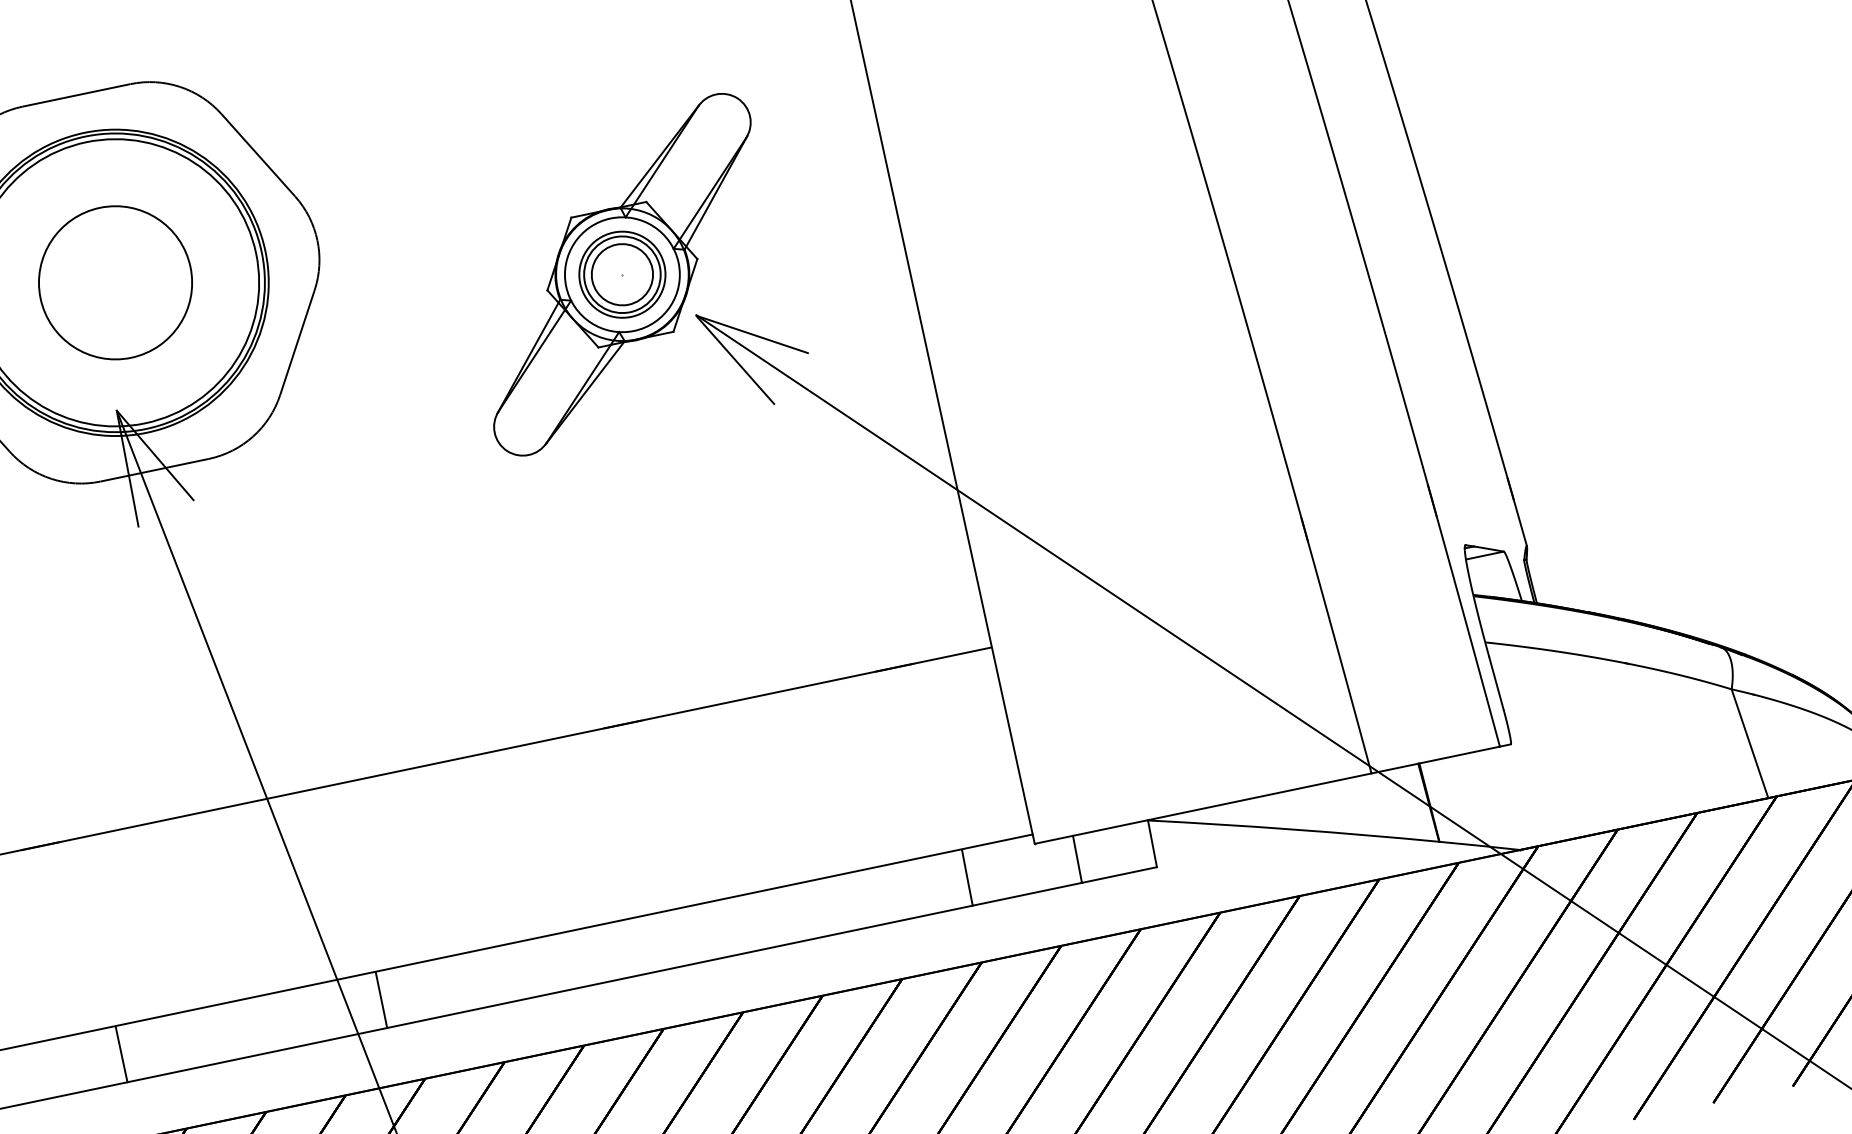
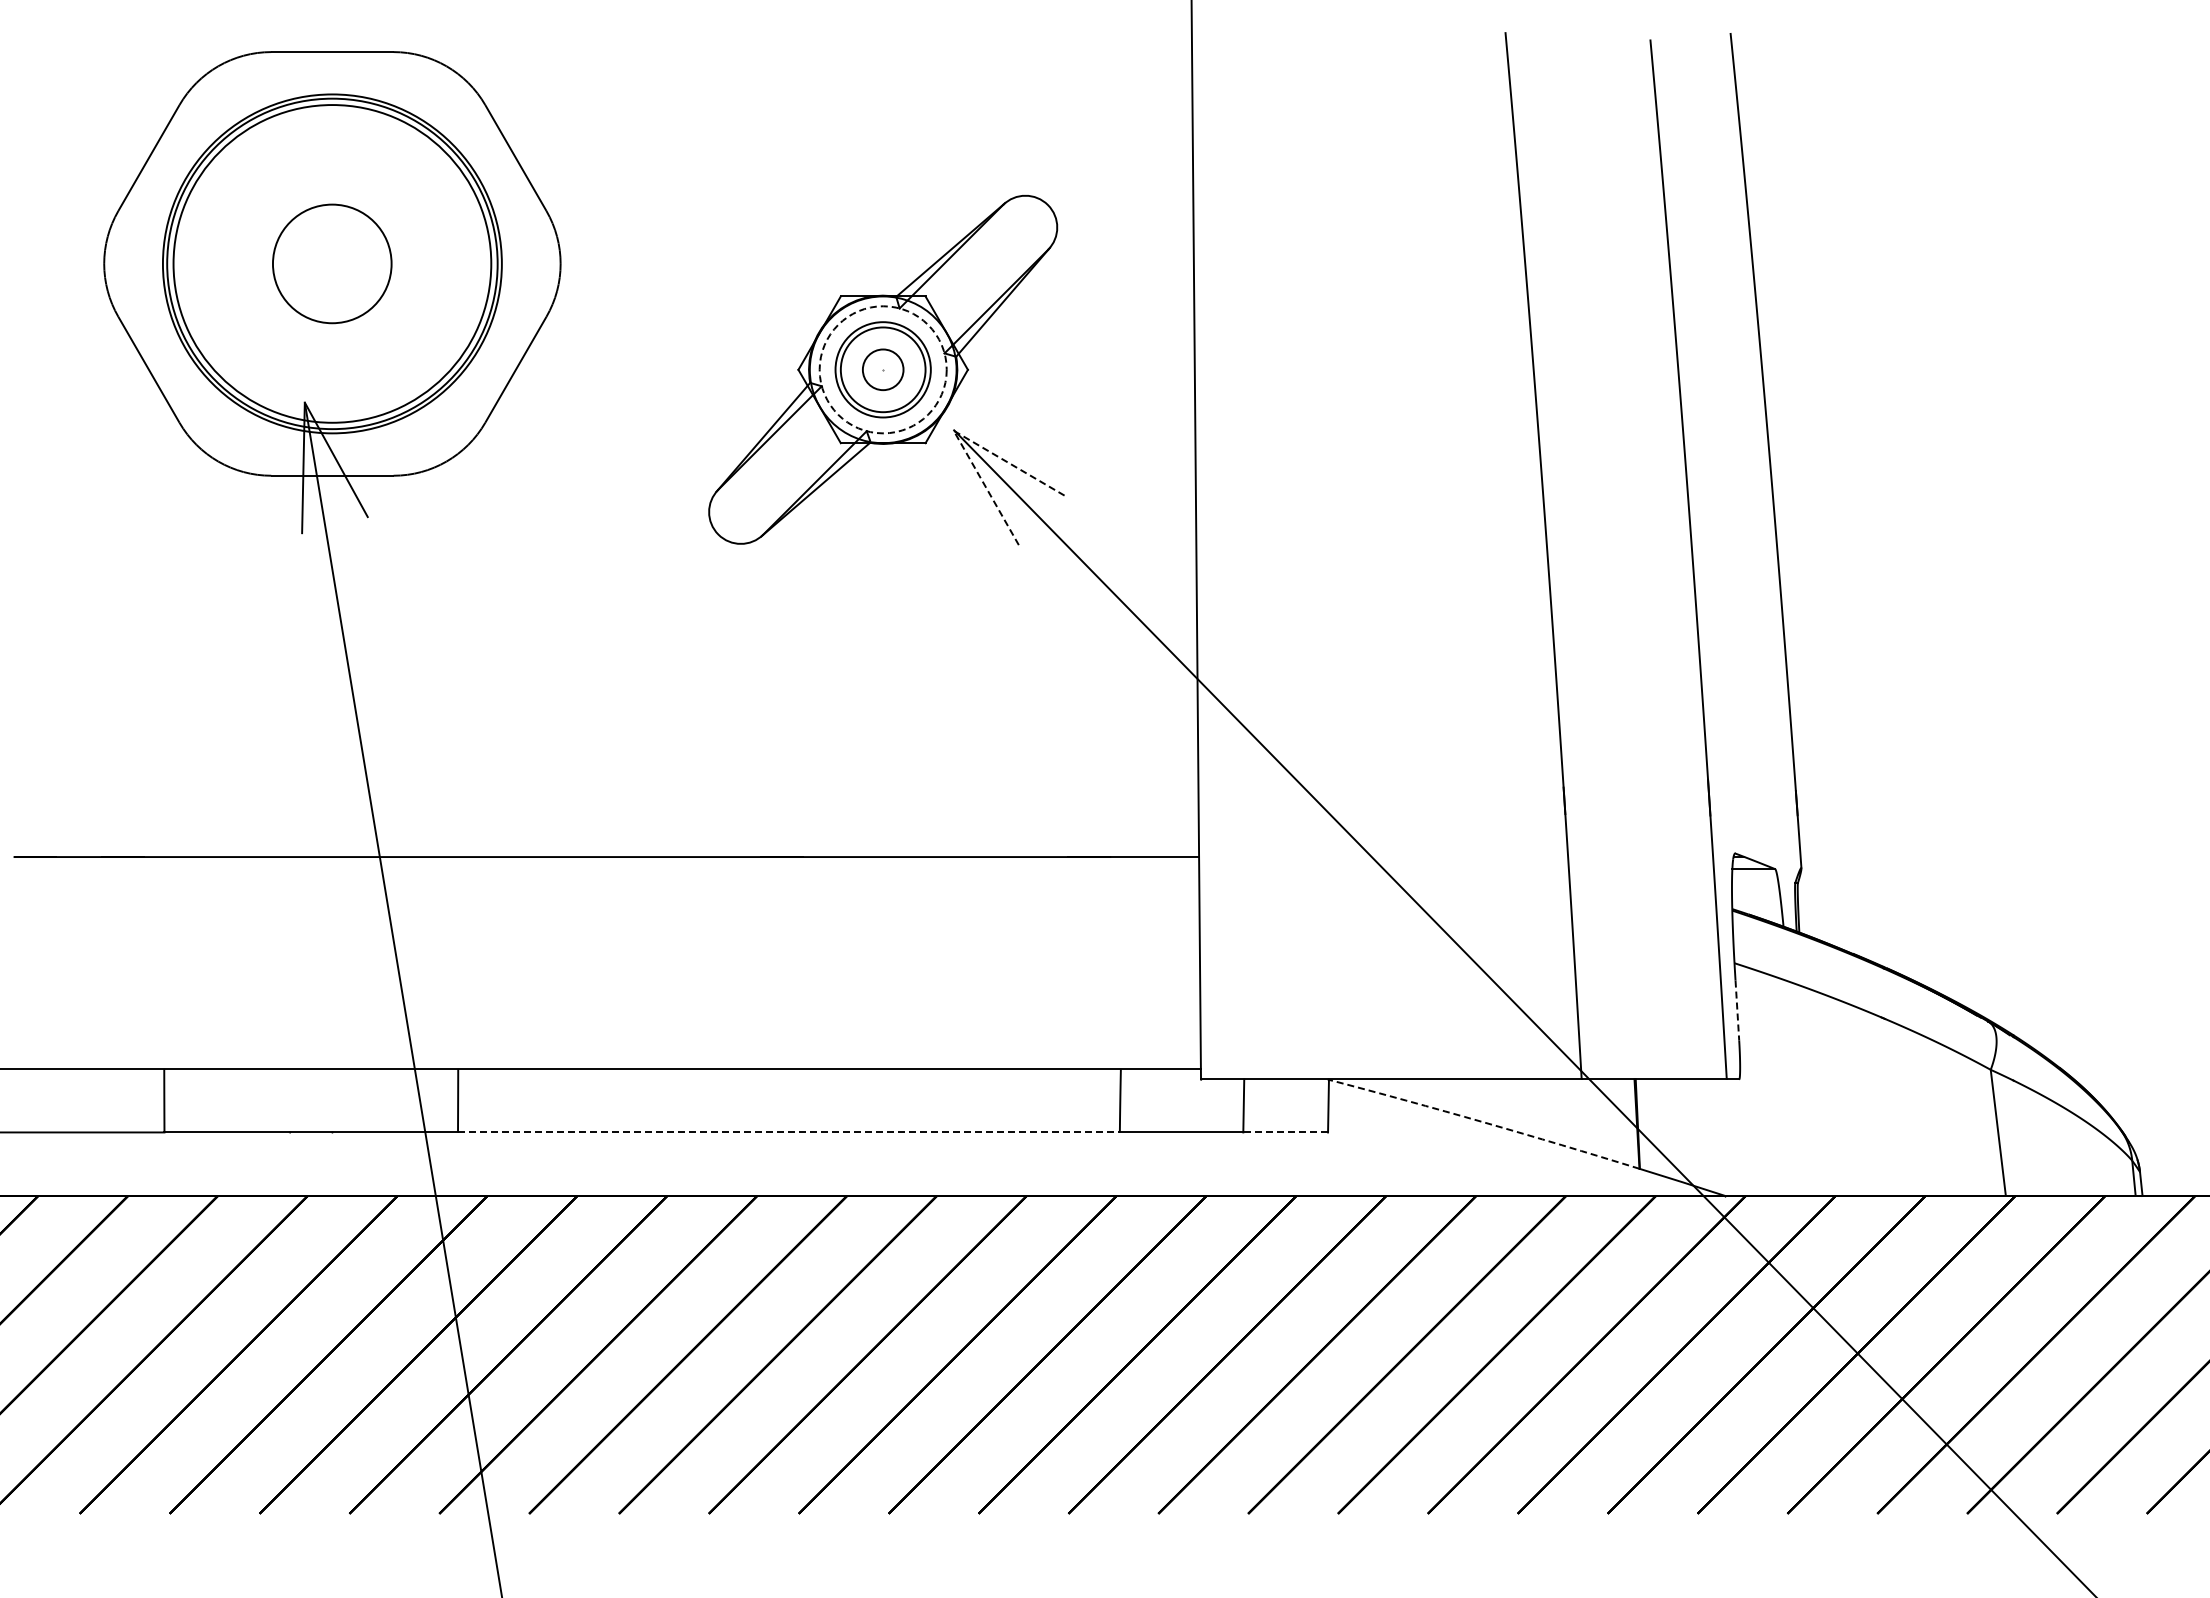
circle: (621, 274) -> (882, 369), solid -> dashed
circle: (622, 274) -> (883, 369), size x0.6
circle: (114, 282) -> (331, 263), size x0.7
line: (695, 315) -> (953, 430), solid -> dashed
line: (1496, 683) -> (1737, 1010), solid -> dashed
arc: (1293, 829) -> (1484, 1122), solid -> dashed
line: (1119, 875) -> (1285, 1132), solid -> dashed
line: (679, 966) -> (788, 1132), solid -> dashed

